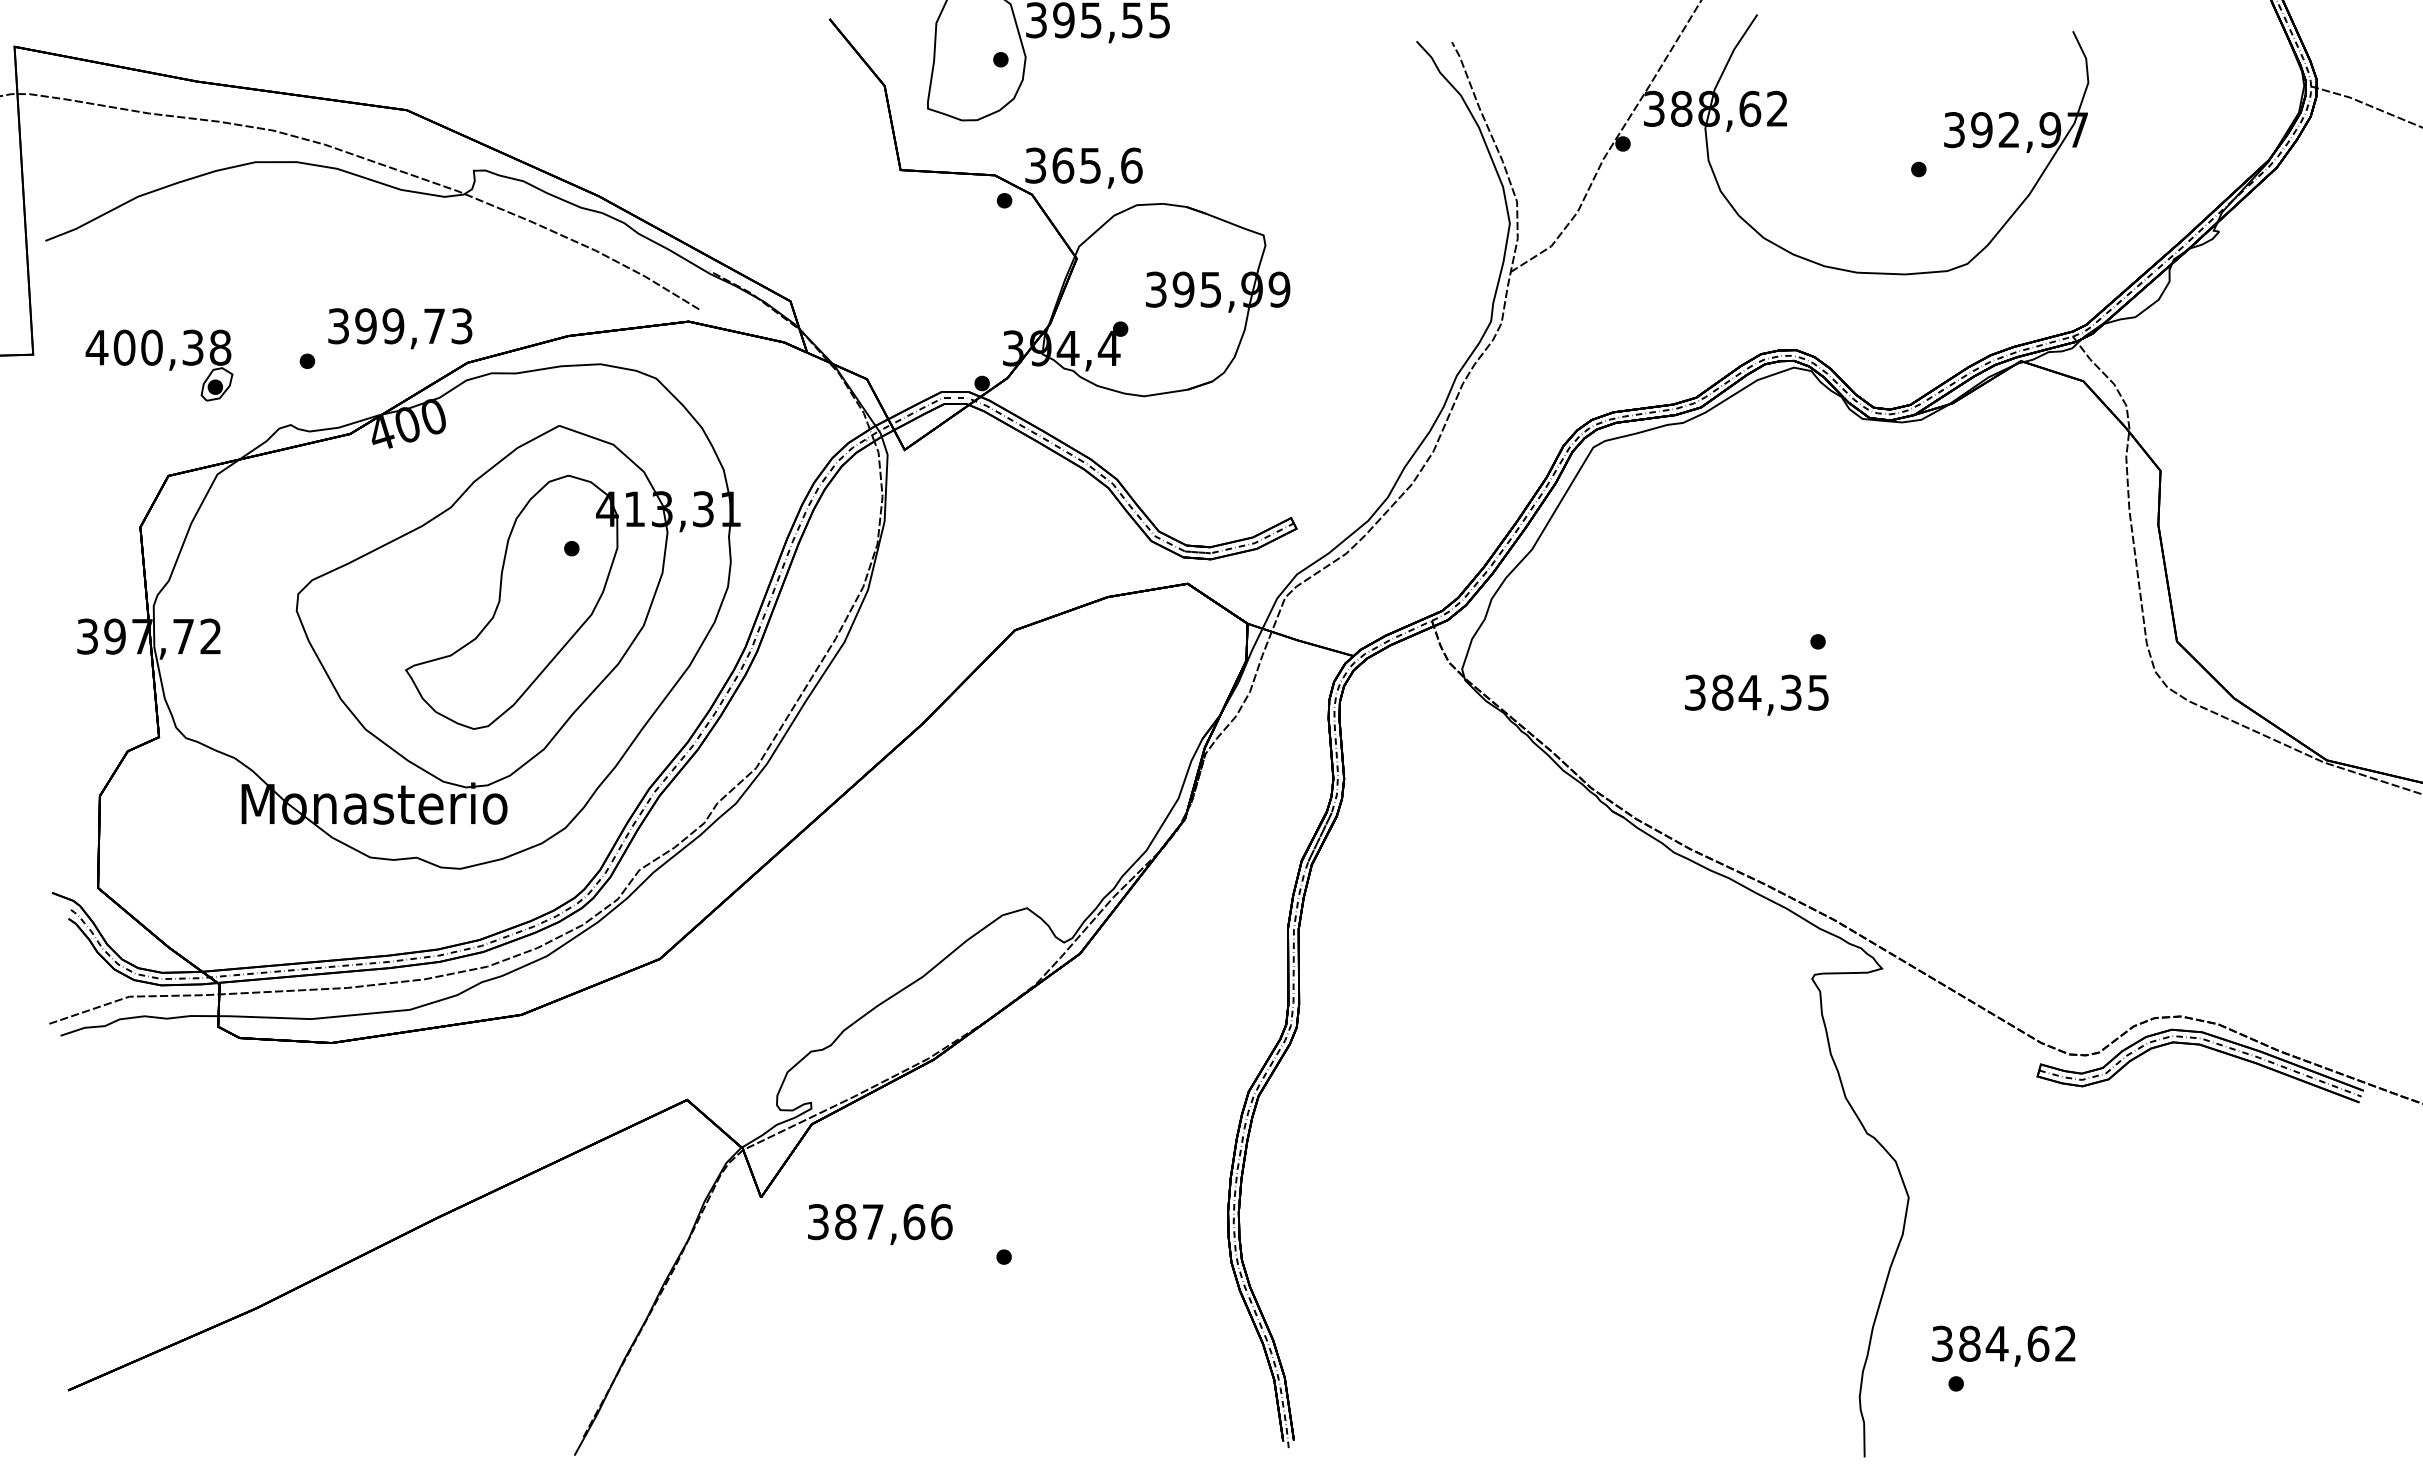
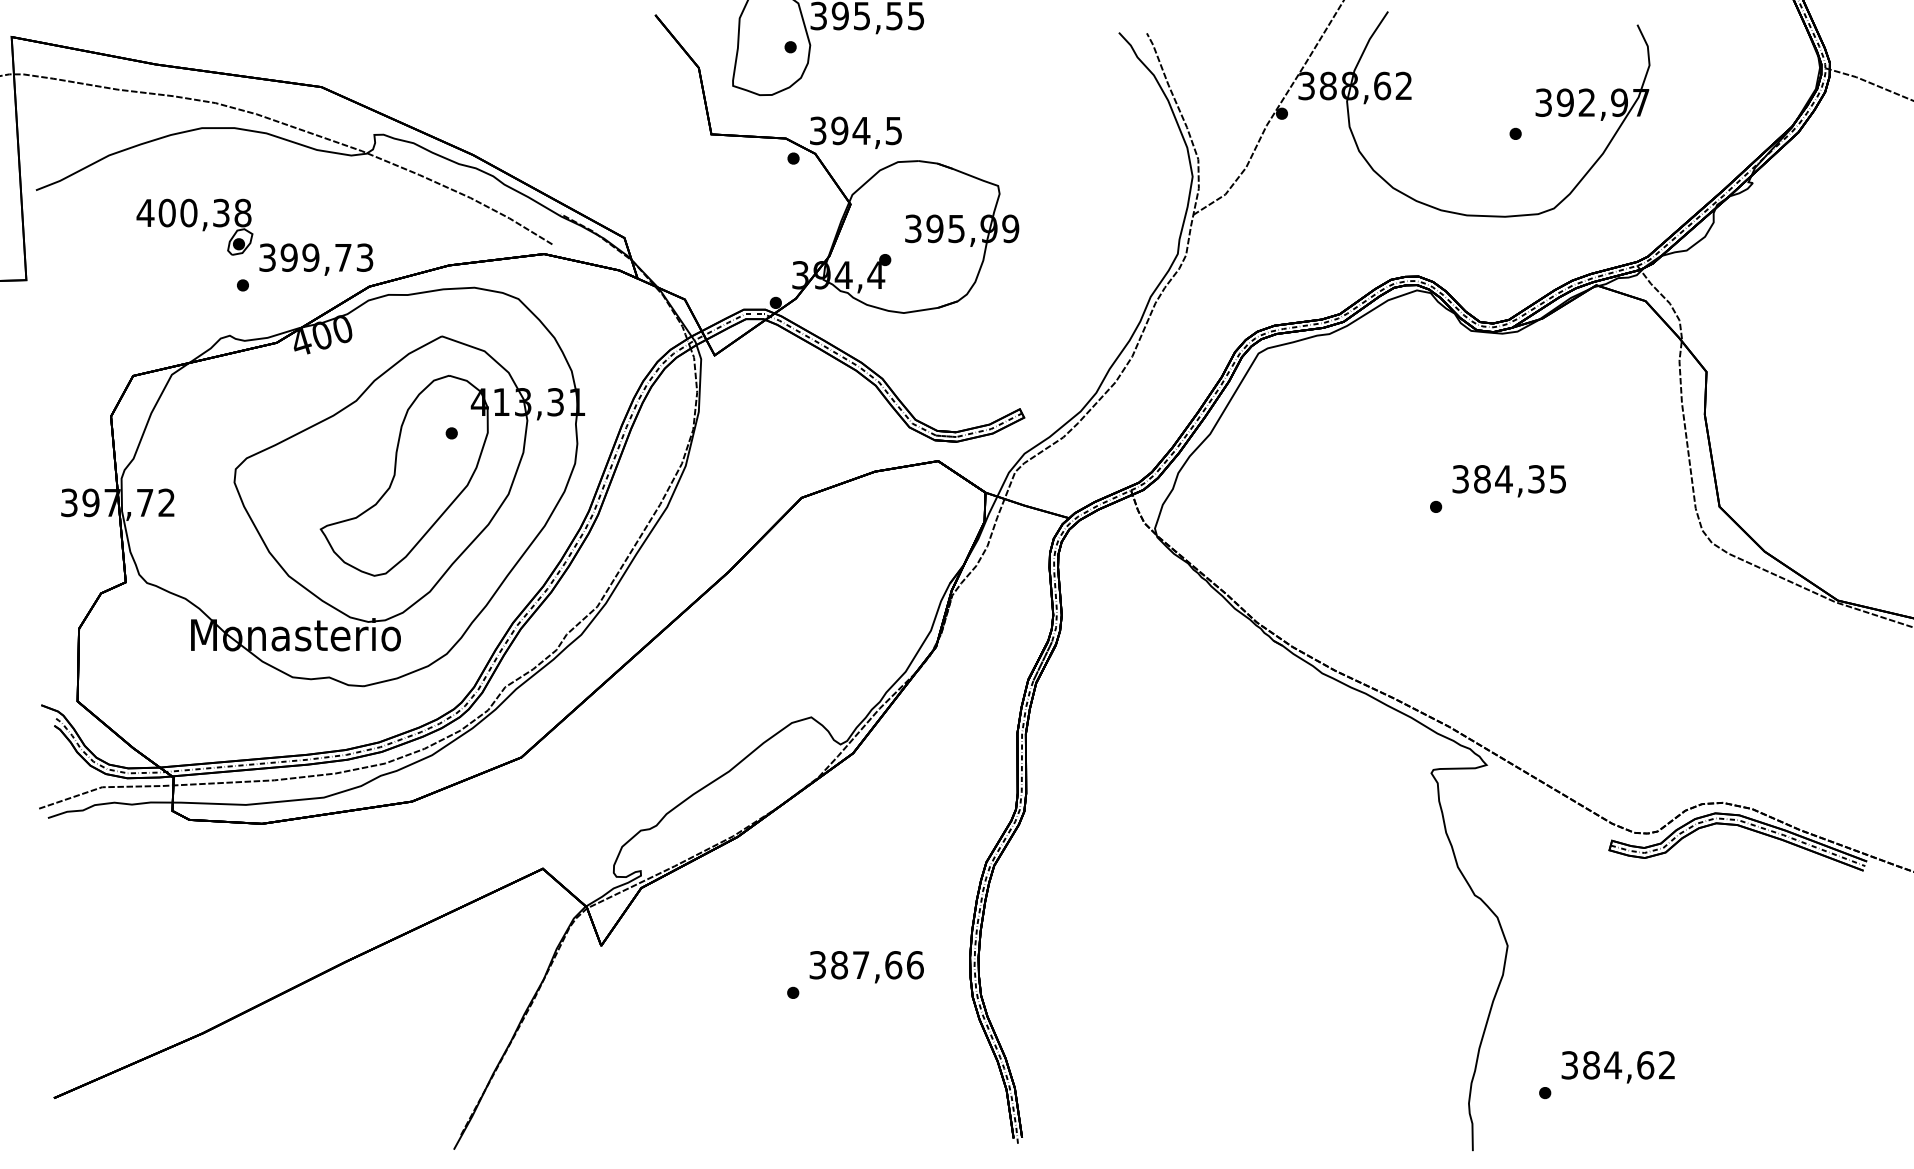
text: (1097, 165) -> (866, 130), 365,6 -> 394,5
part: (159, 365) -> (194, 227), moved
text: (1756, 694) -> (1509, 480), moved
text: (880, 1224) -> (866, 967), moved
text: (2003, 1345) -> (1618, 1066), moved

